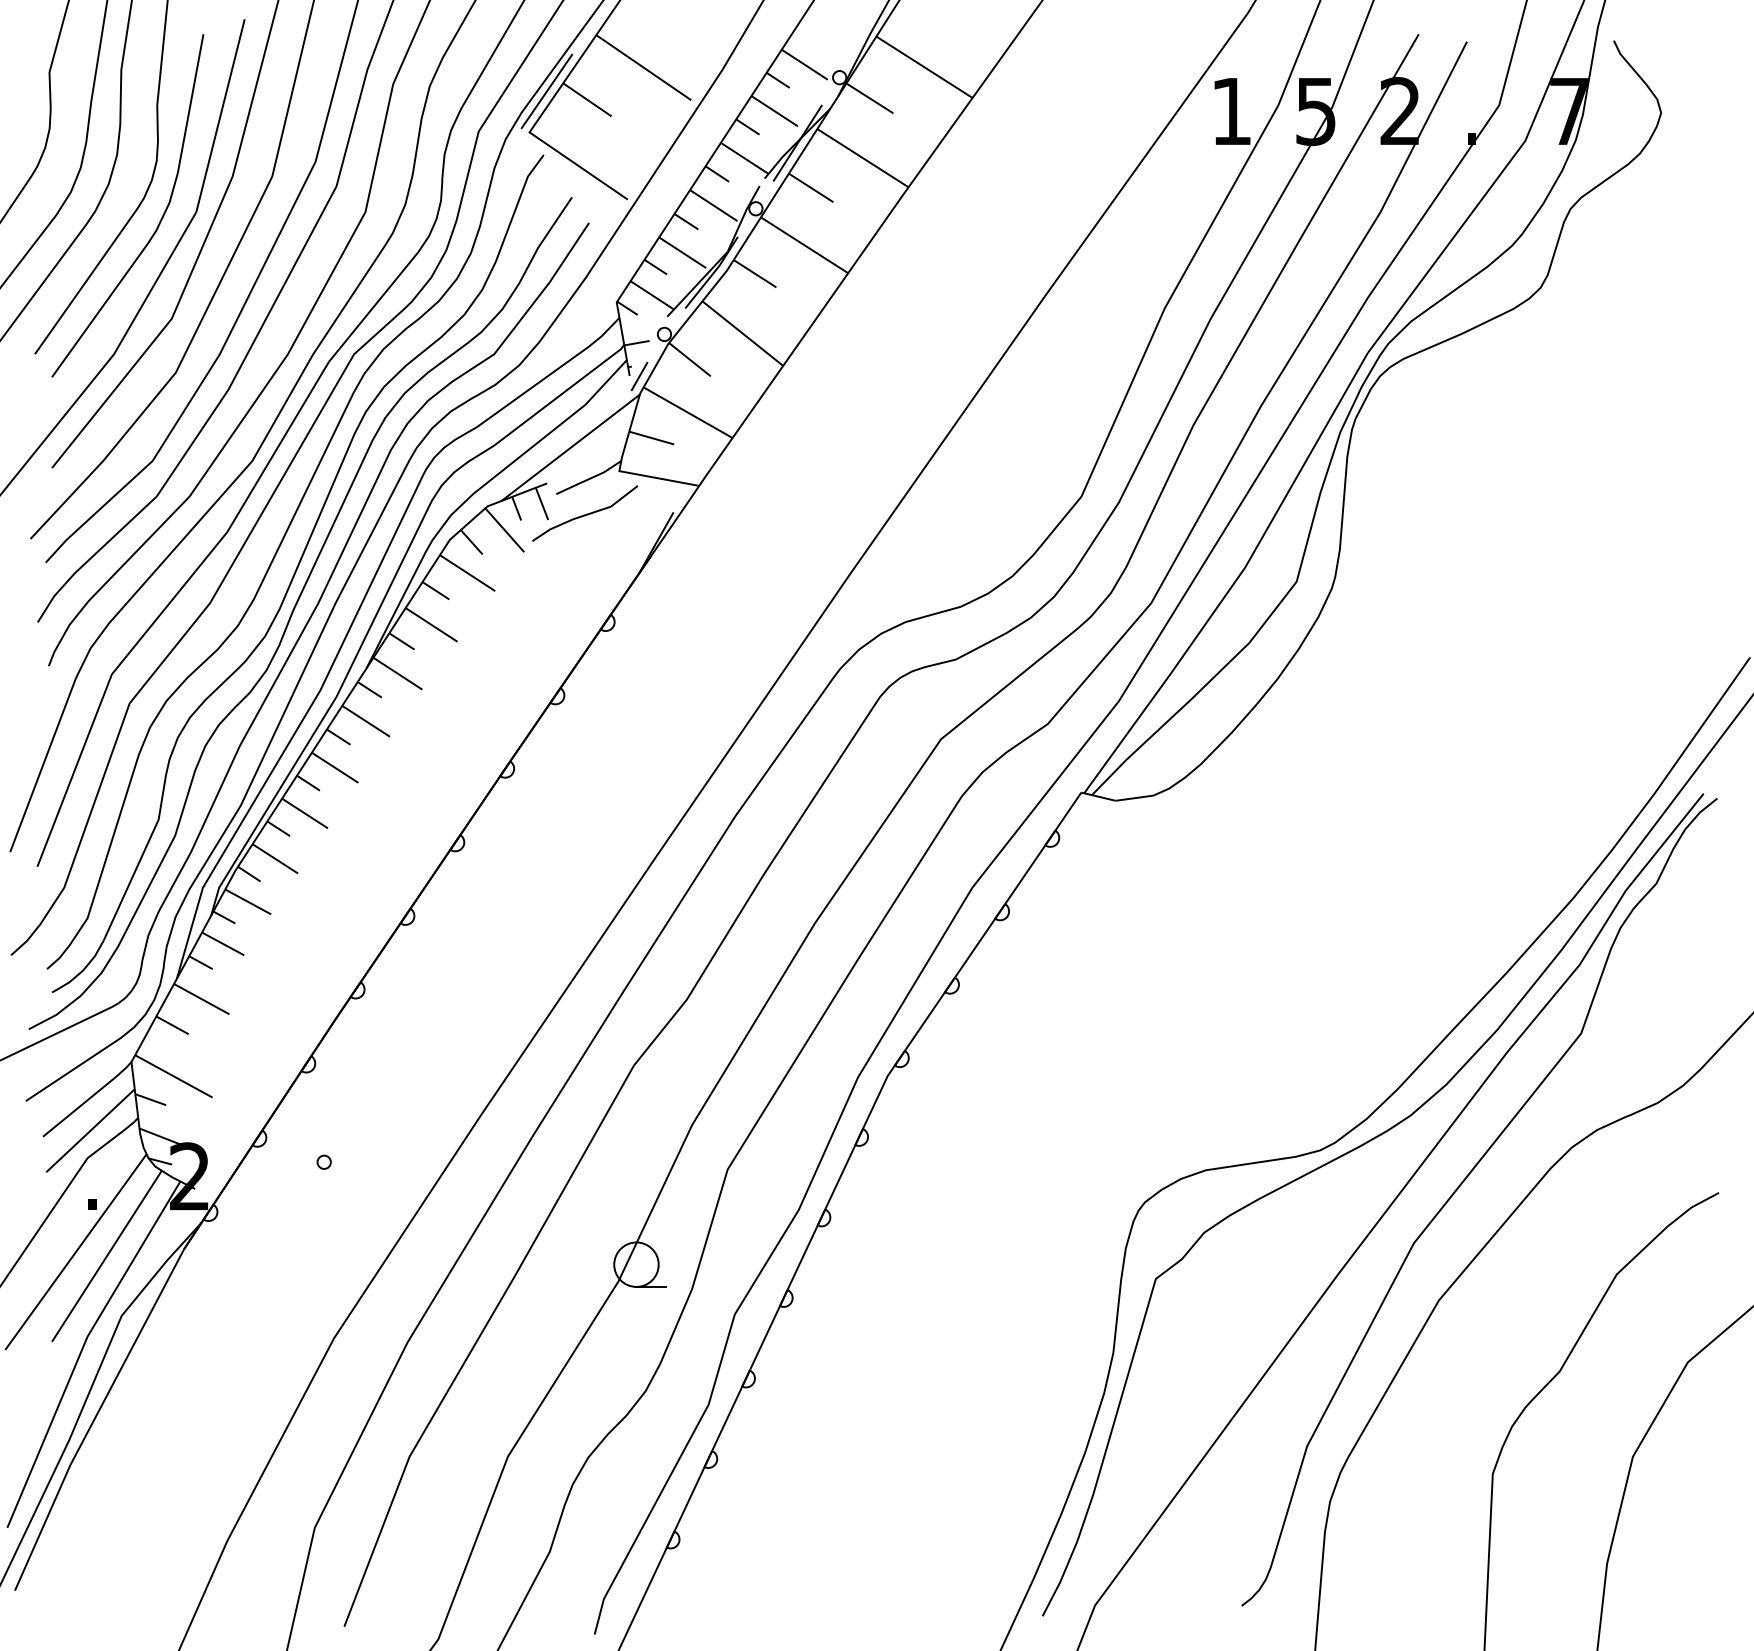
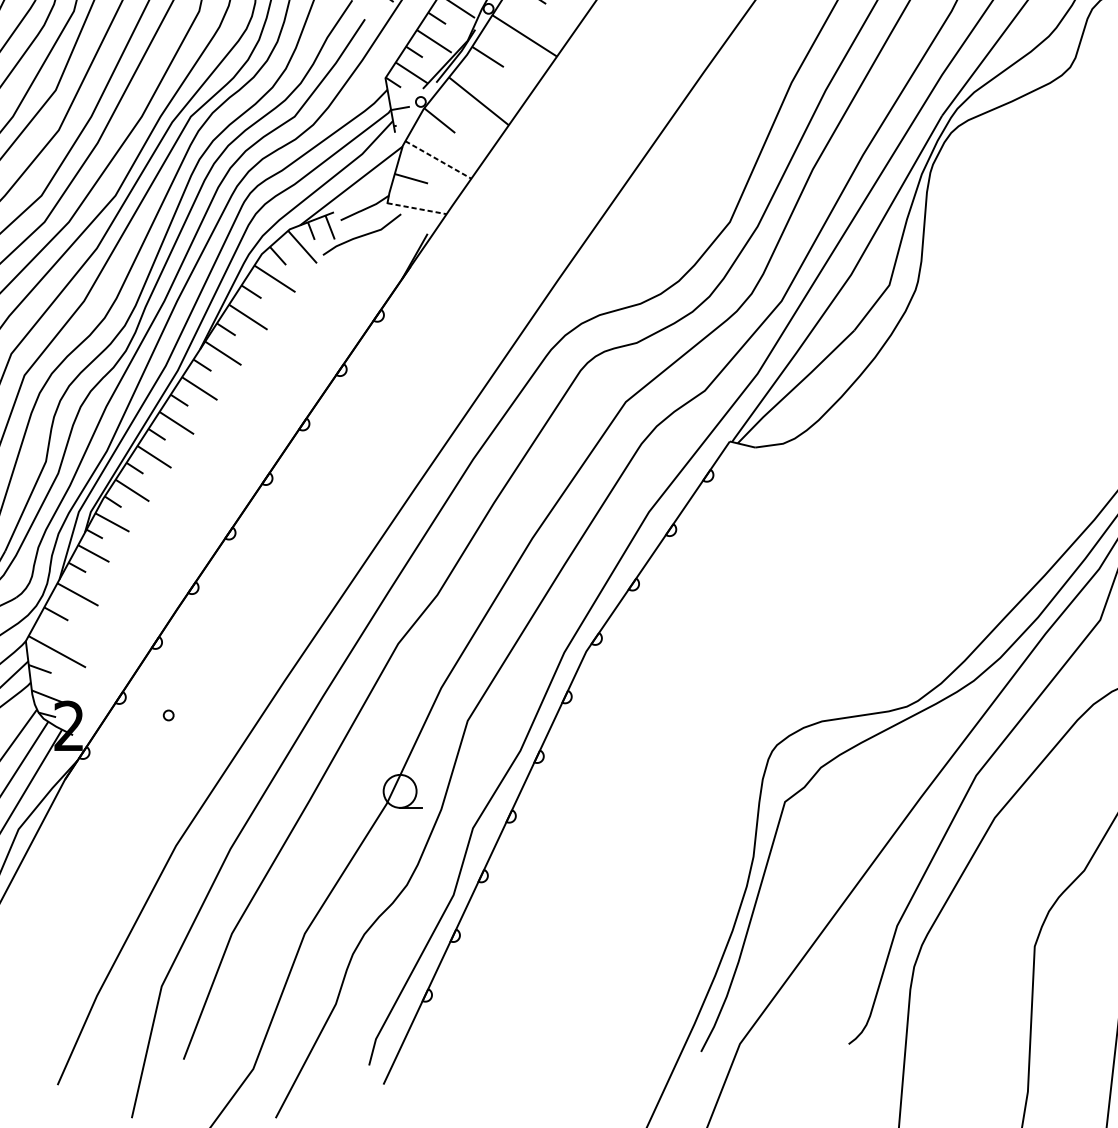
line: (639, 376) -> (402, 133), removed
line: (688, 412) -> (438, 159), solid -> dashed
line: (659, 478) -> (417, 208), solid -> dashed

